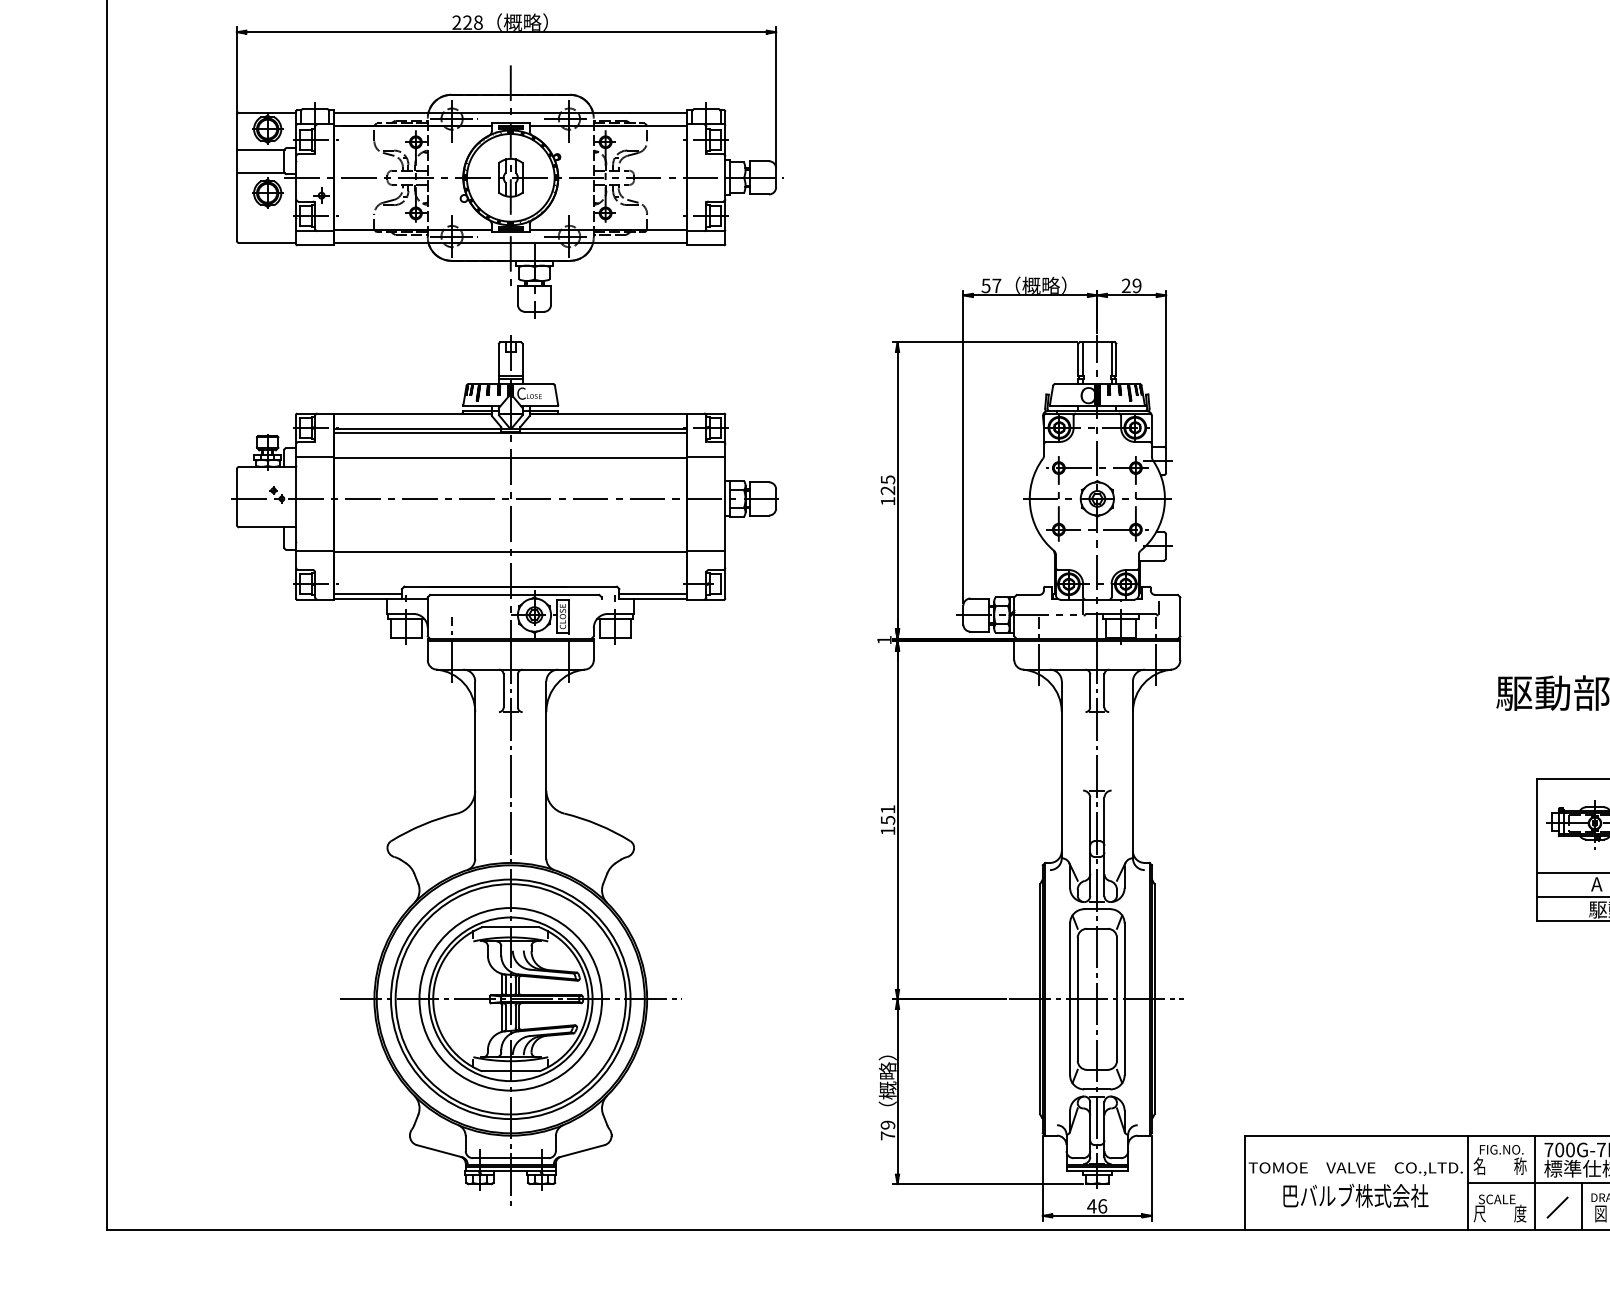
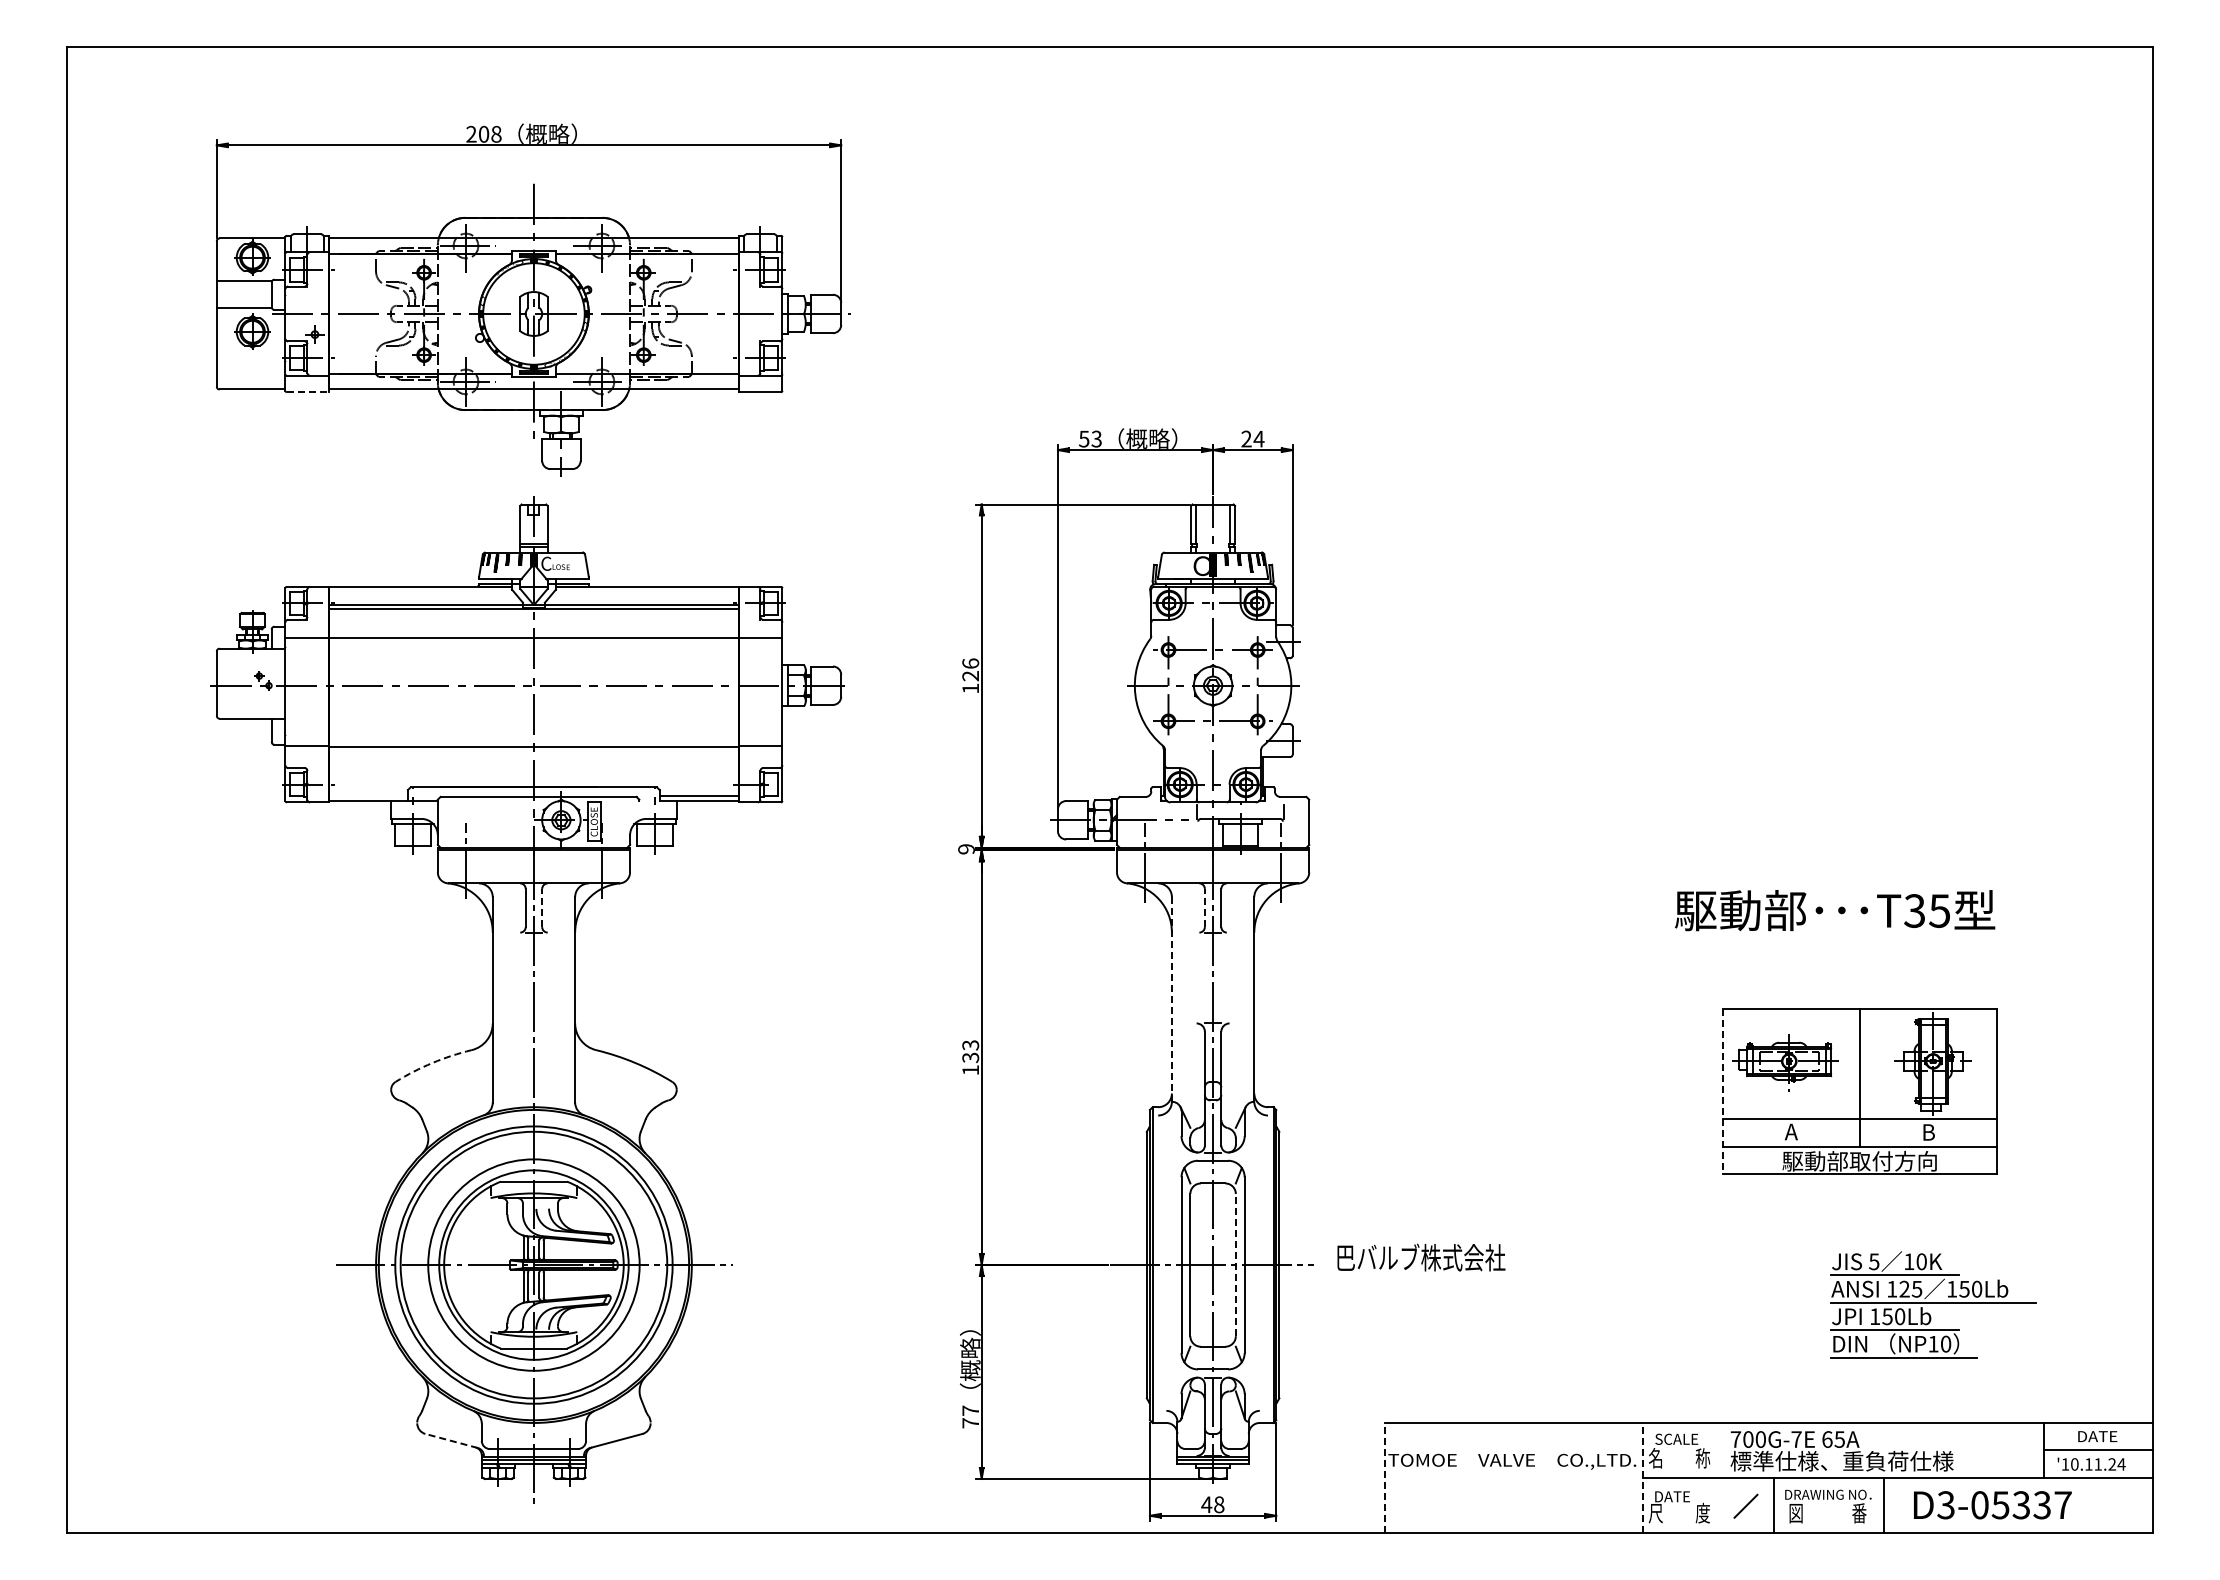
text: (467, 22) -> (483, 134), 228 -> 208
line: (316, 245) -> (308, 392), solid -> dashed
text: (996, 285) -> (1096, 438), 57 -> 53
text: (1136, 285) -> (1258, 438), 29 -> 24
text: (887, 479) -> (970, 663), 125 -> 126
line: (367, 593) -> (368, 795), removed
text: (884, 640) -> (966, 849), 1 -> 9
line: (518, 690) -> (542, 907), solid -> dashed
line: (1089, 690) -> (1204, 907), solid -> dashed
line: (1061, 769) -> (1171, 998), solid -> dashed
text: (887, 814) -> (970, 1051), 151 -> 133
arc: (423, 825) -> (432, 1063), solid -> dashed
line: (1537, 850) -> (1722, 1092), solid -> dashed
line: (1116, 998) -> (1235, 1264), solid -> dashed
text: (887, 1124) -> (970, 1410), 79 -> 77
text: (1501, 1149) -> (1680, 1438), FIG.NO. -> SCALE
line: (439, 1150) -> (451, 1440), solid -> dashed
line: (1245, 1182) -> (1384, 1477), solid -> dashed
line: (1468, 1182) -> (1642, 1477), solid -> dashed
line: (1534, 1182) -> (1719, 1477), removed
text: (1355, 1195) -> (1421, 1257), moved
text: (1496, 1199) -> (1675, 1496), SCALE -> DATE
text: (1102, 1206) -> (1219, 1504), 46 -> 48

